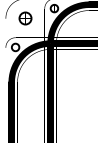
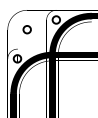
part: (24, 17) -> (26, 28), size x0.62

